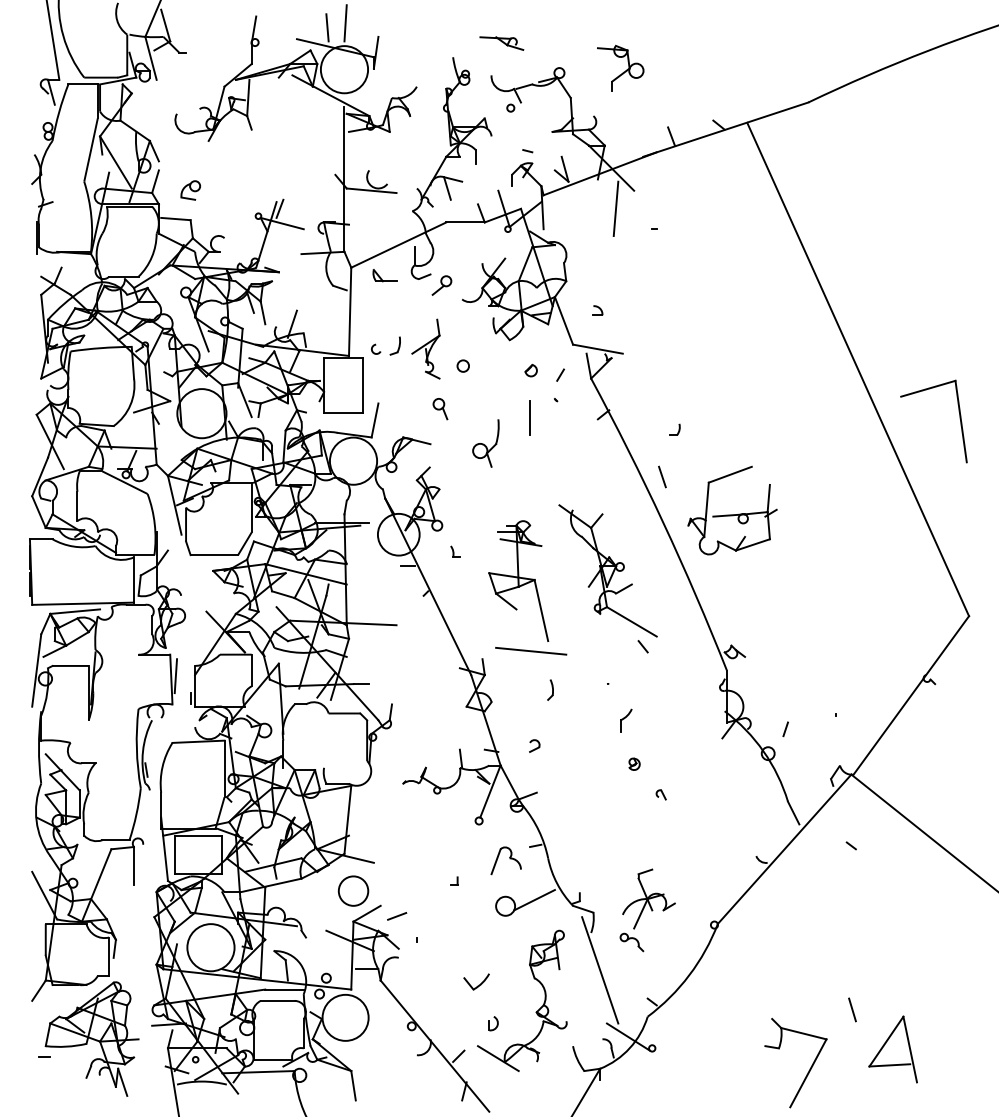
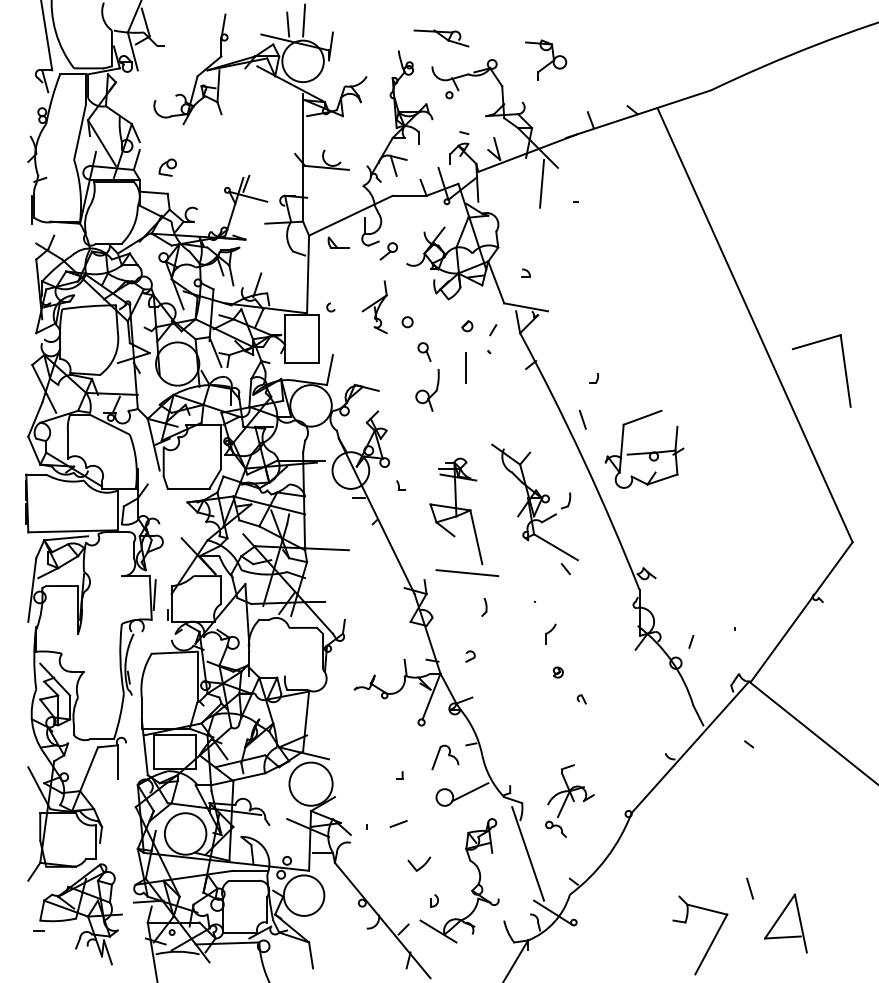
part: (501, 43) -> (441, 38), size x1.43
part: (394, 345) -> (565, 500), moved
part: (440, 409) -> (424, 352), moved
circle: (353, 890) -> (311, 783), size x1.67
line: (397, 916) -> (399, 824), moved

